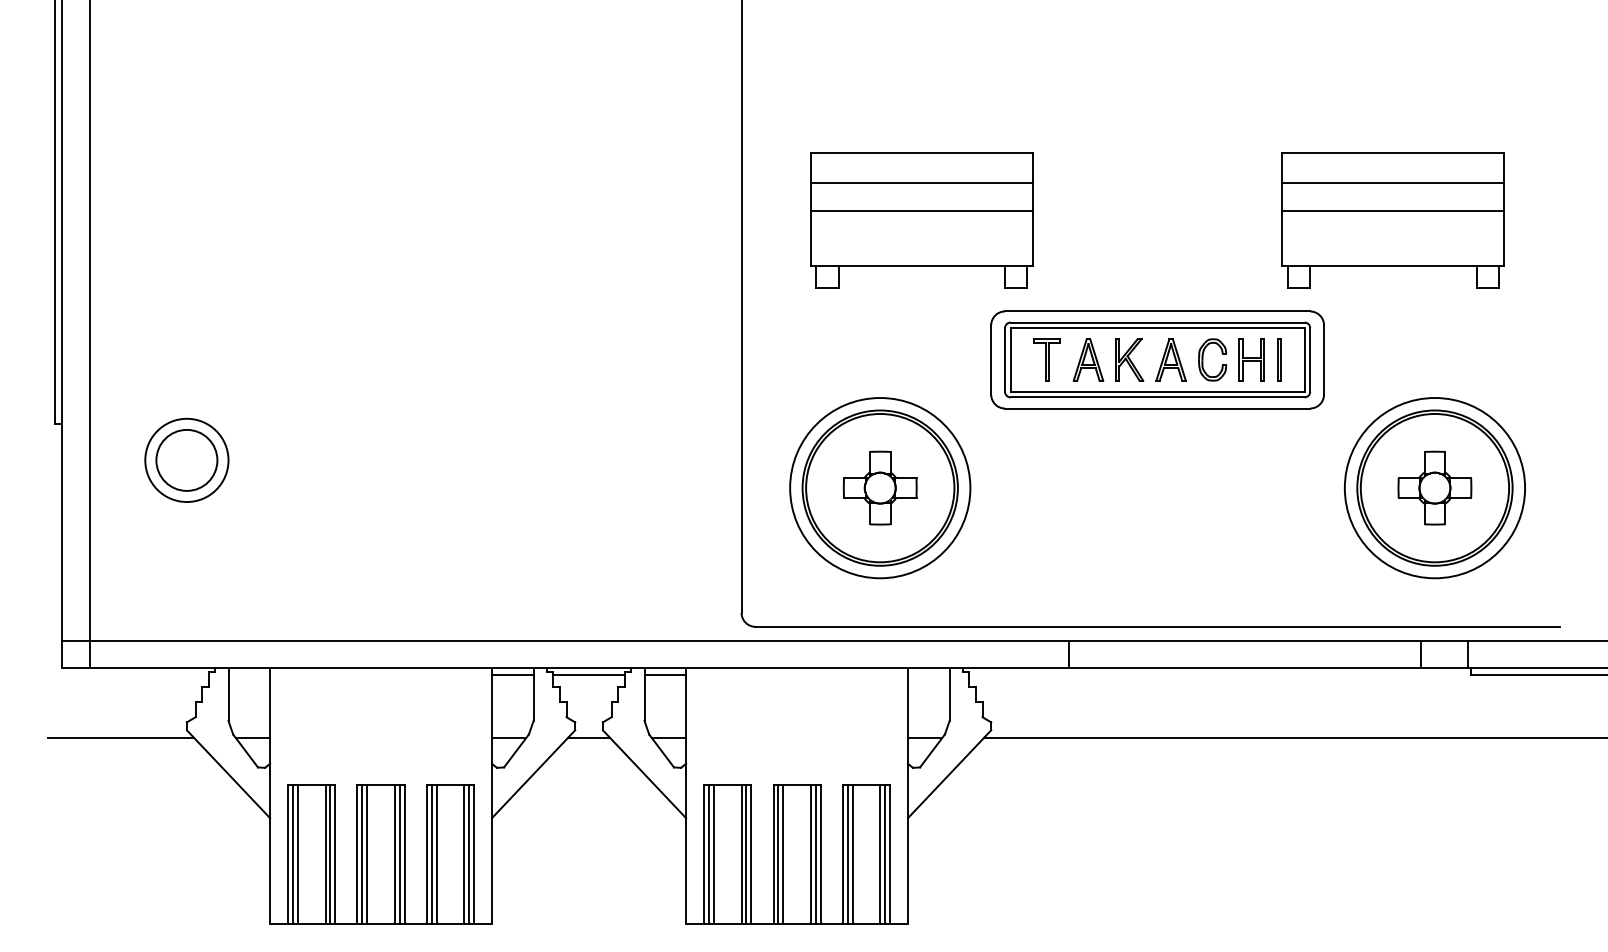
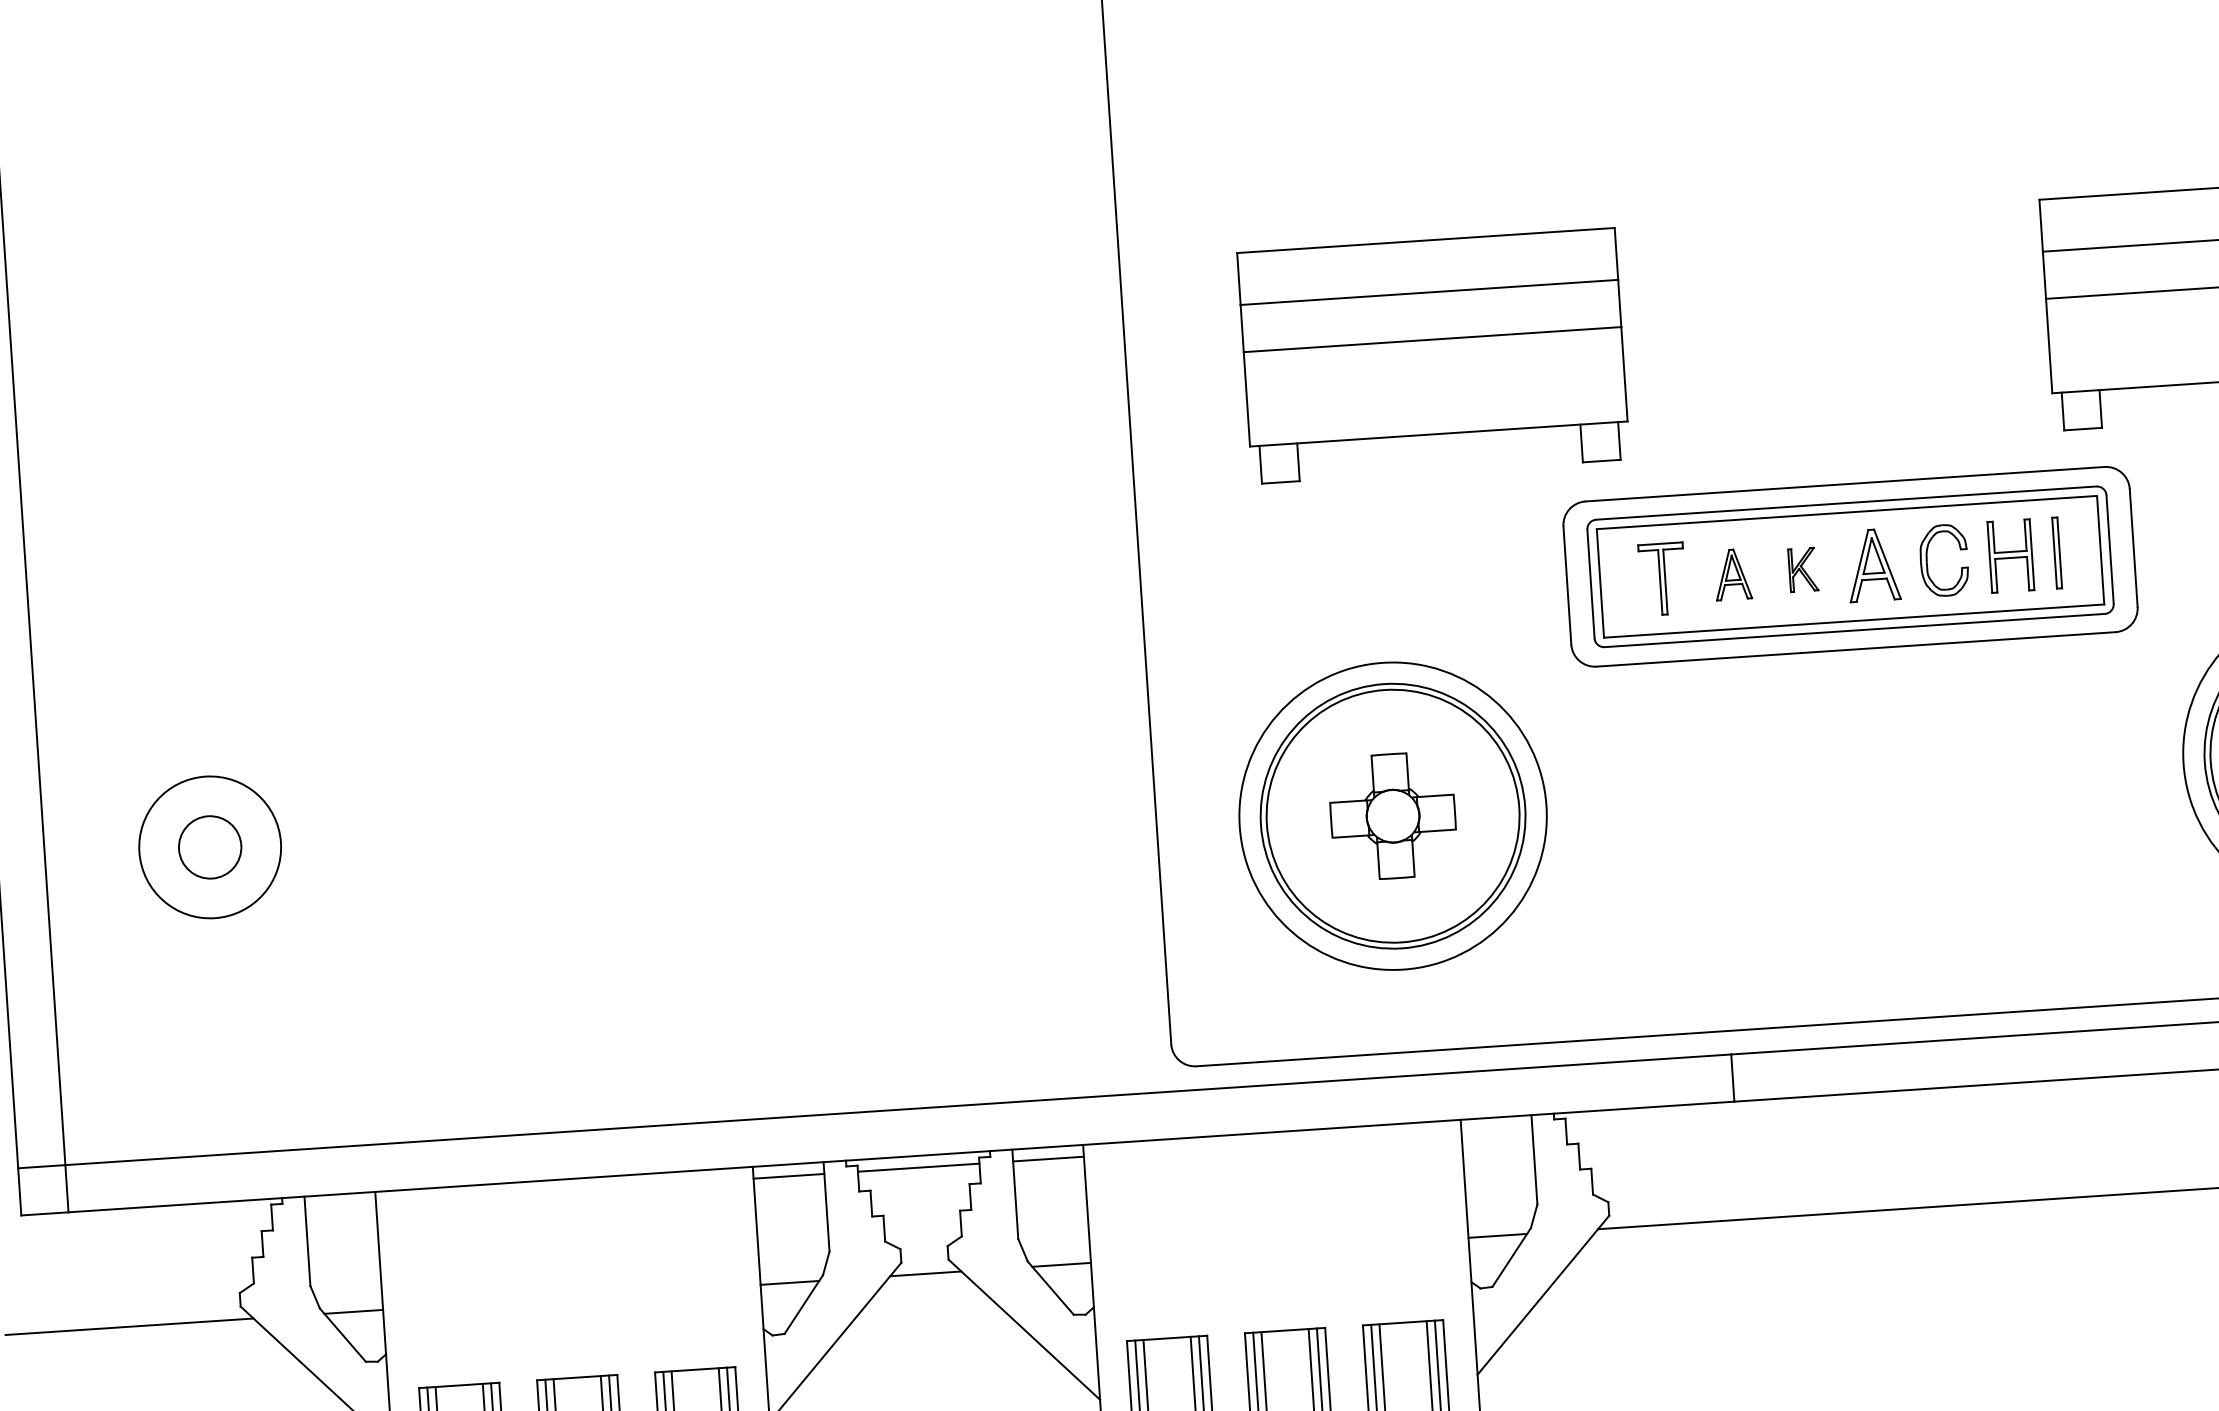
part: (1088, 359) -> (1732, 573), size x0.7
part: (1129, 359) -> (1802, 569), size x0.6
circle: (186, 459) -> (209, 845), size x0.6

